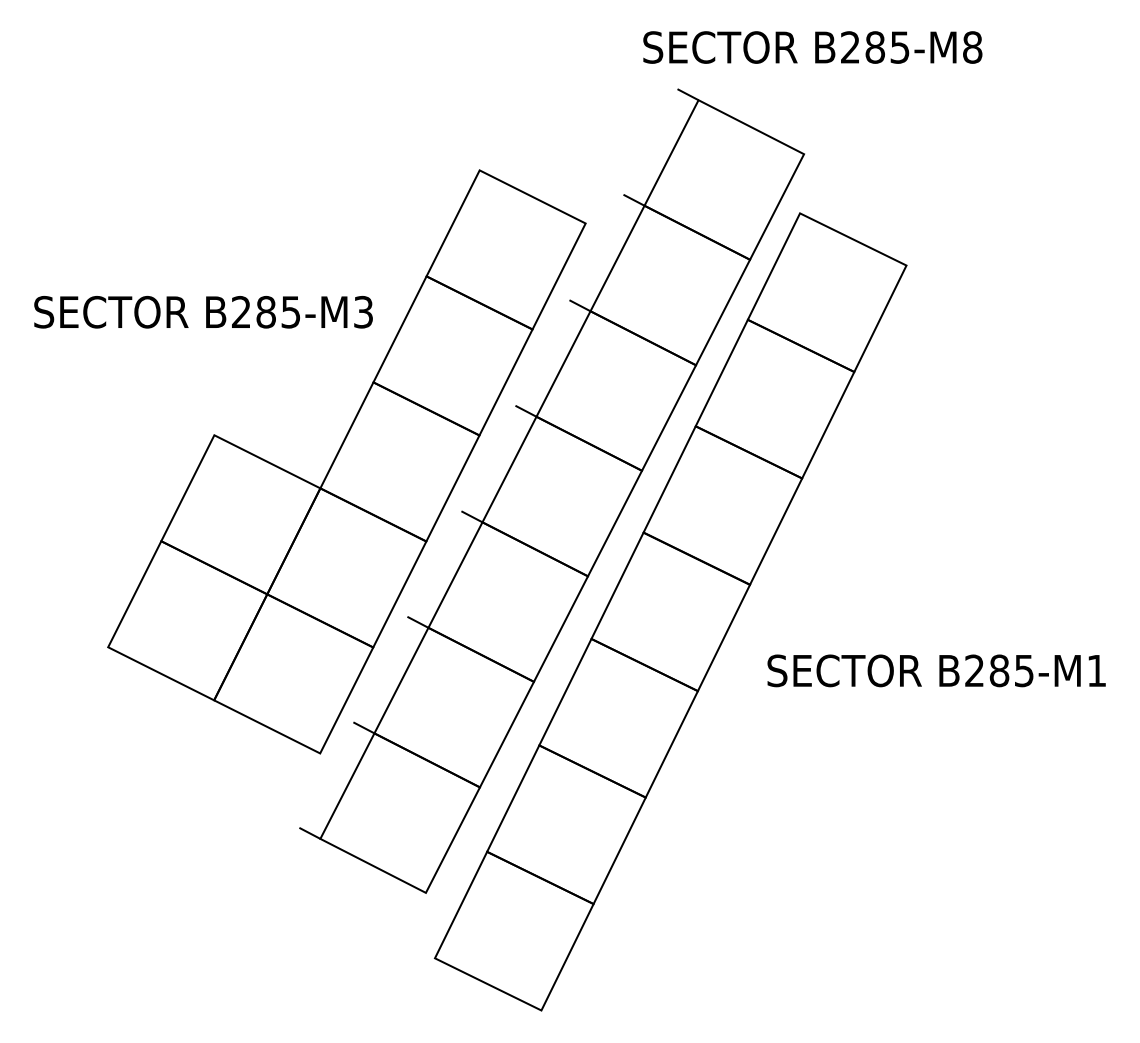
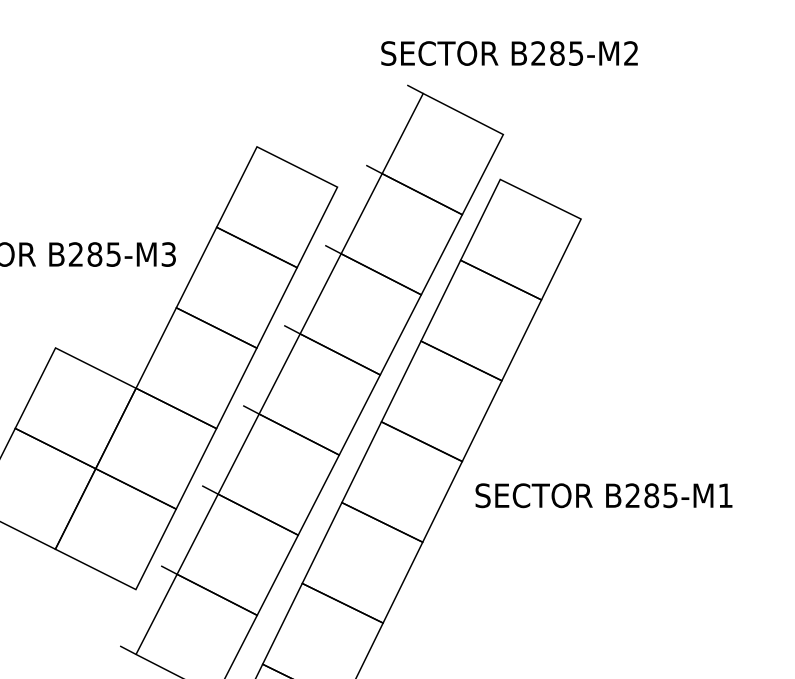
text: (972, 47) -> (631, 53), B285-M8 -> B285-M2
text: (936, 670) -> (603, 495), moved

